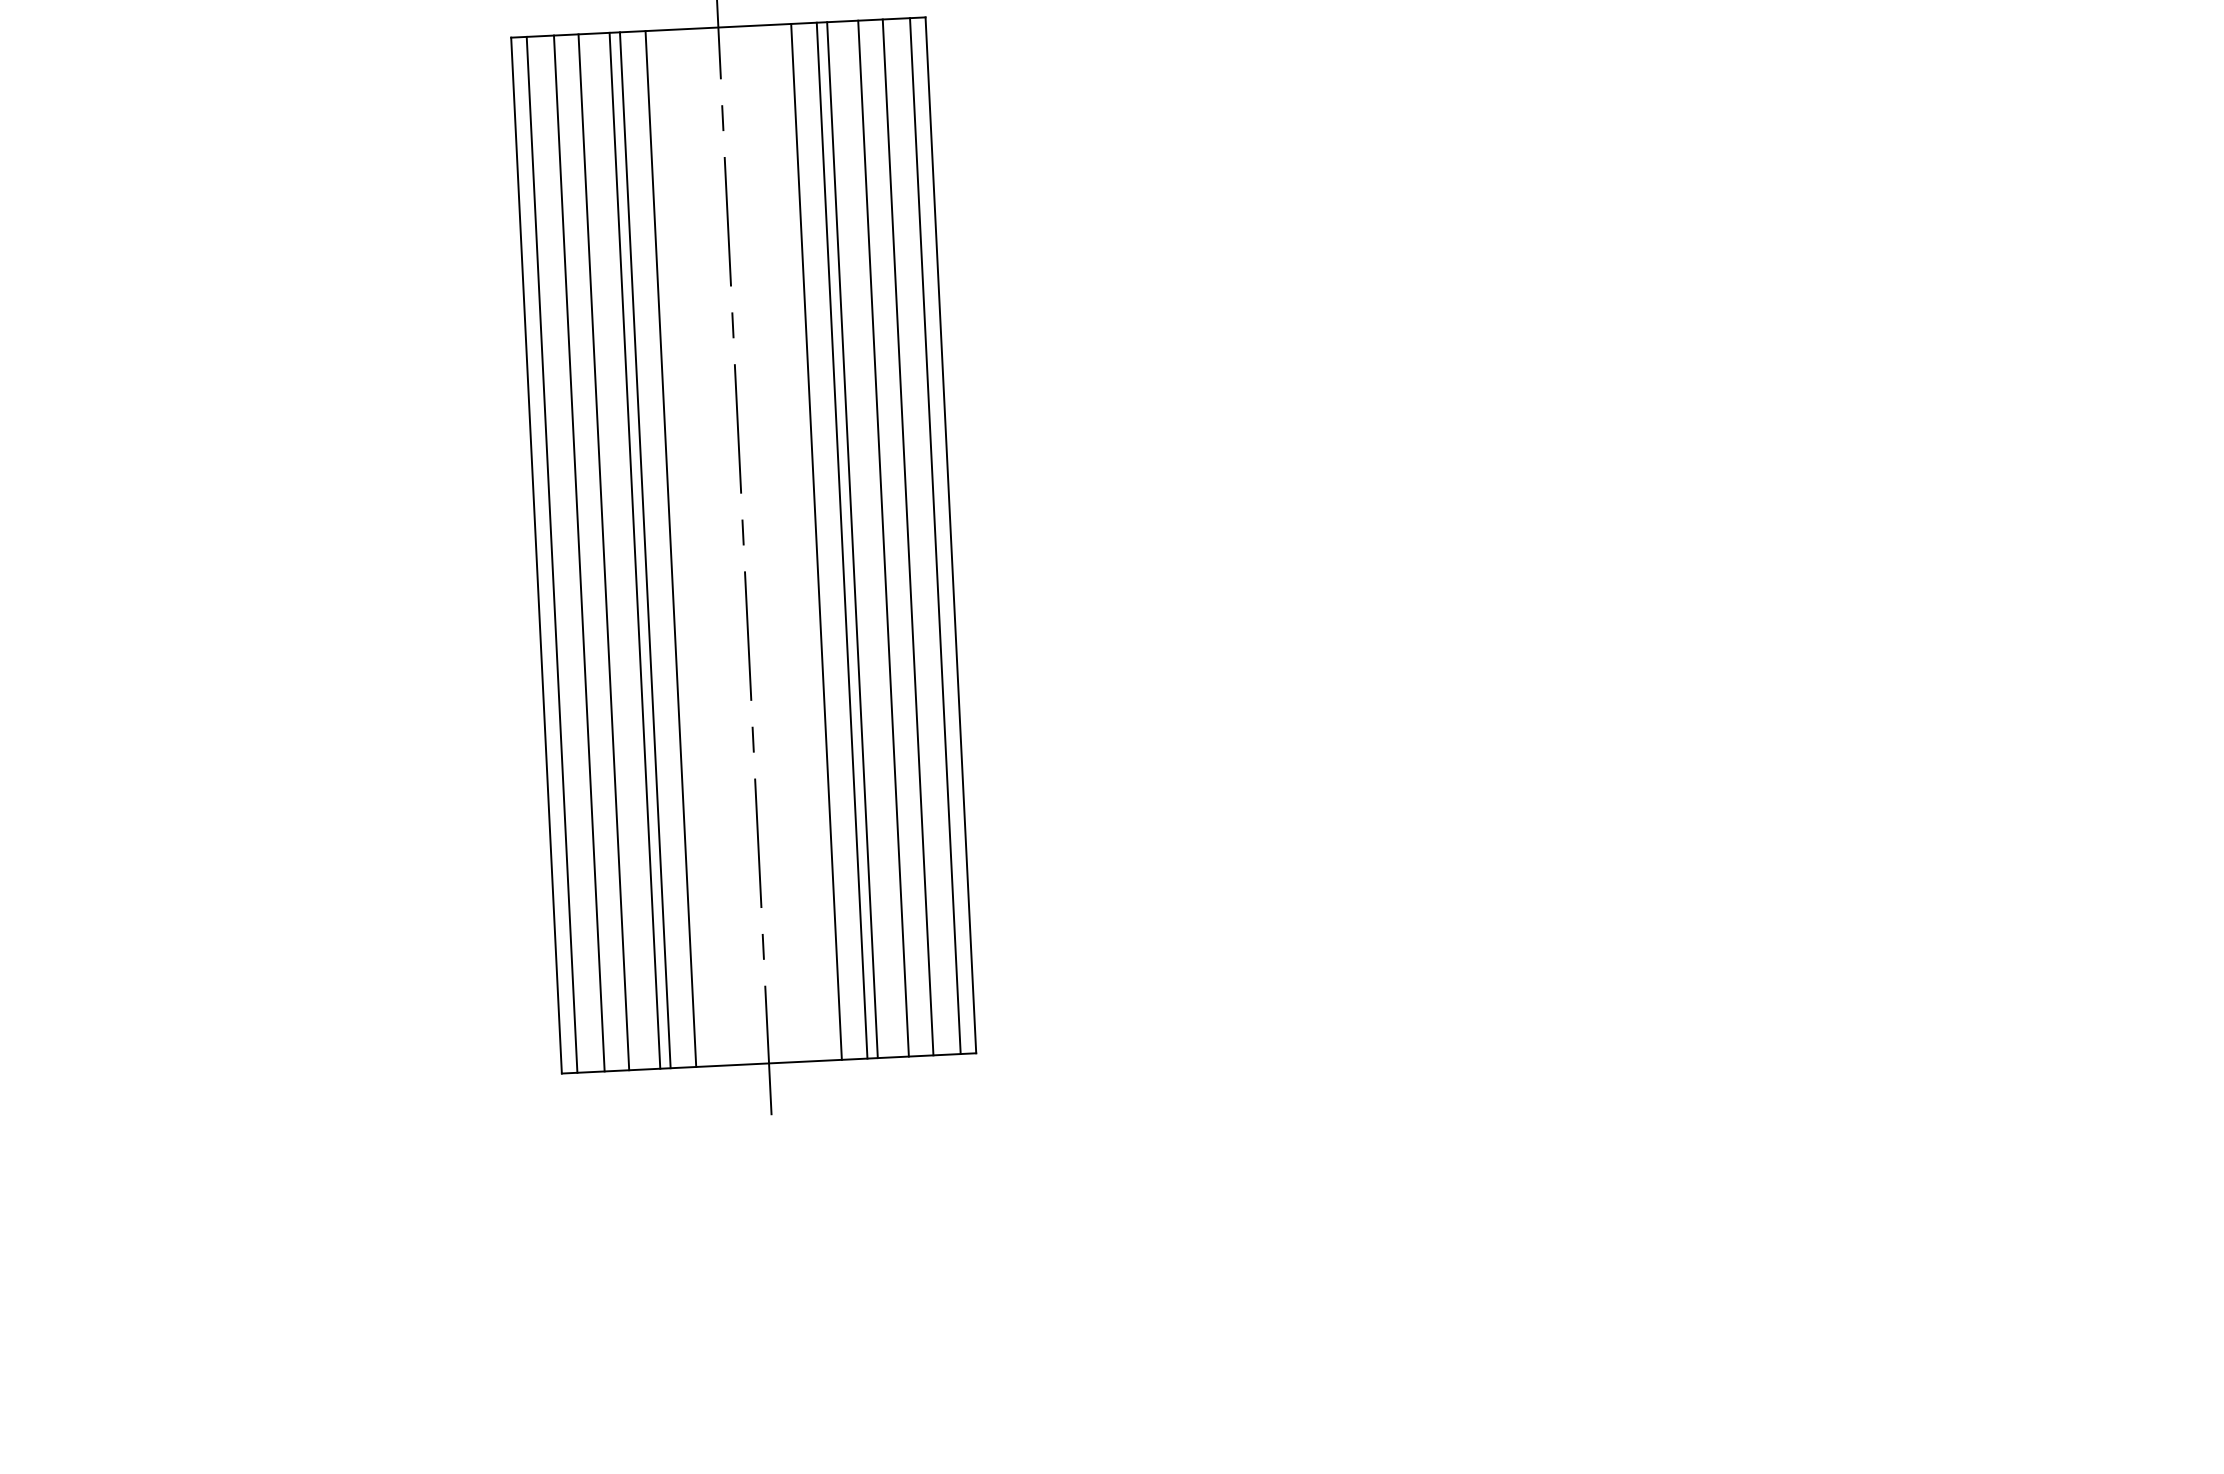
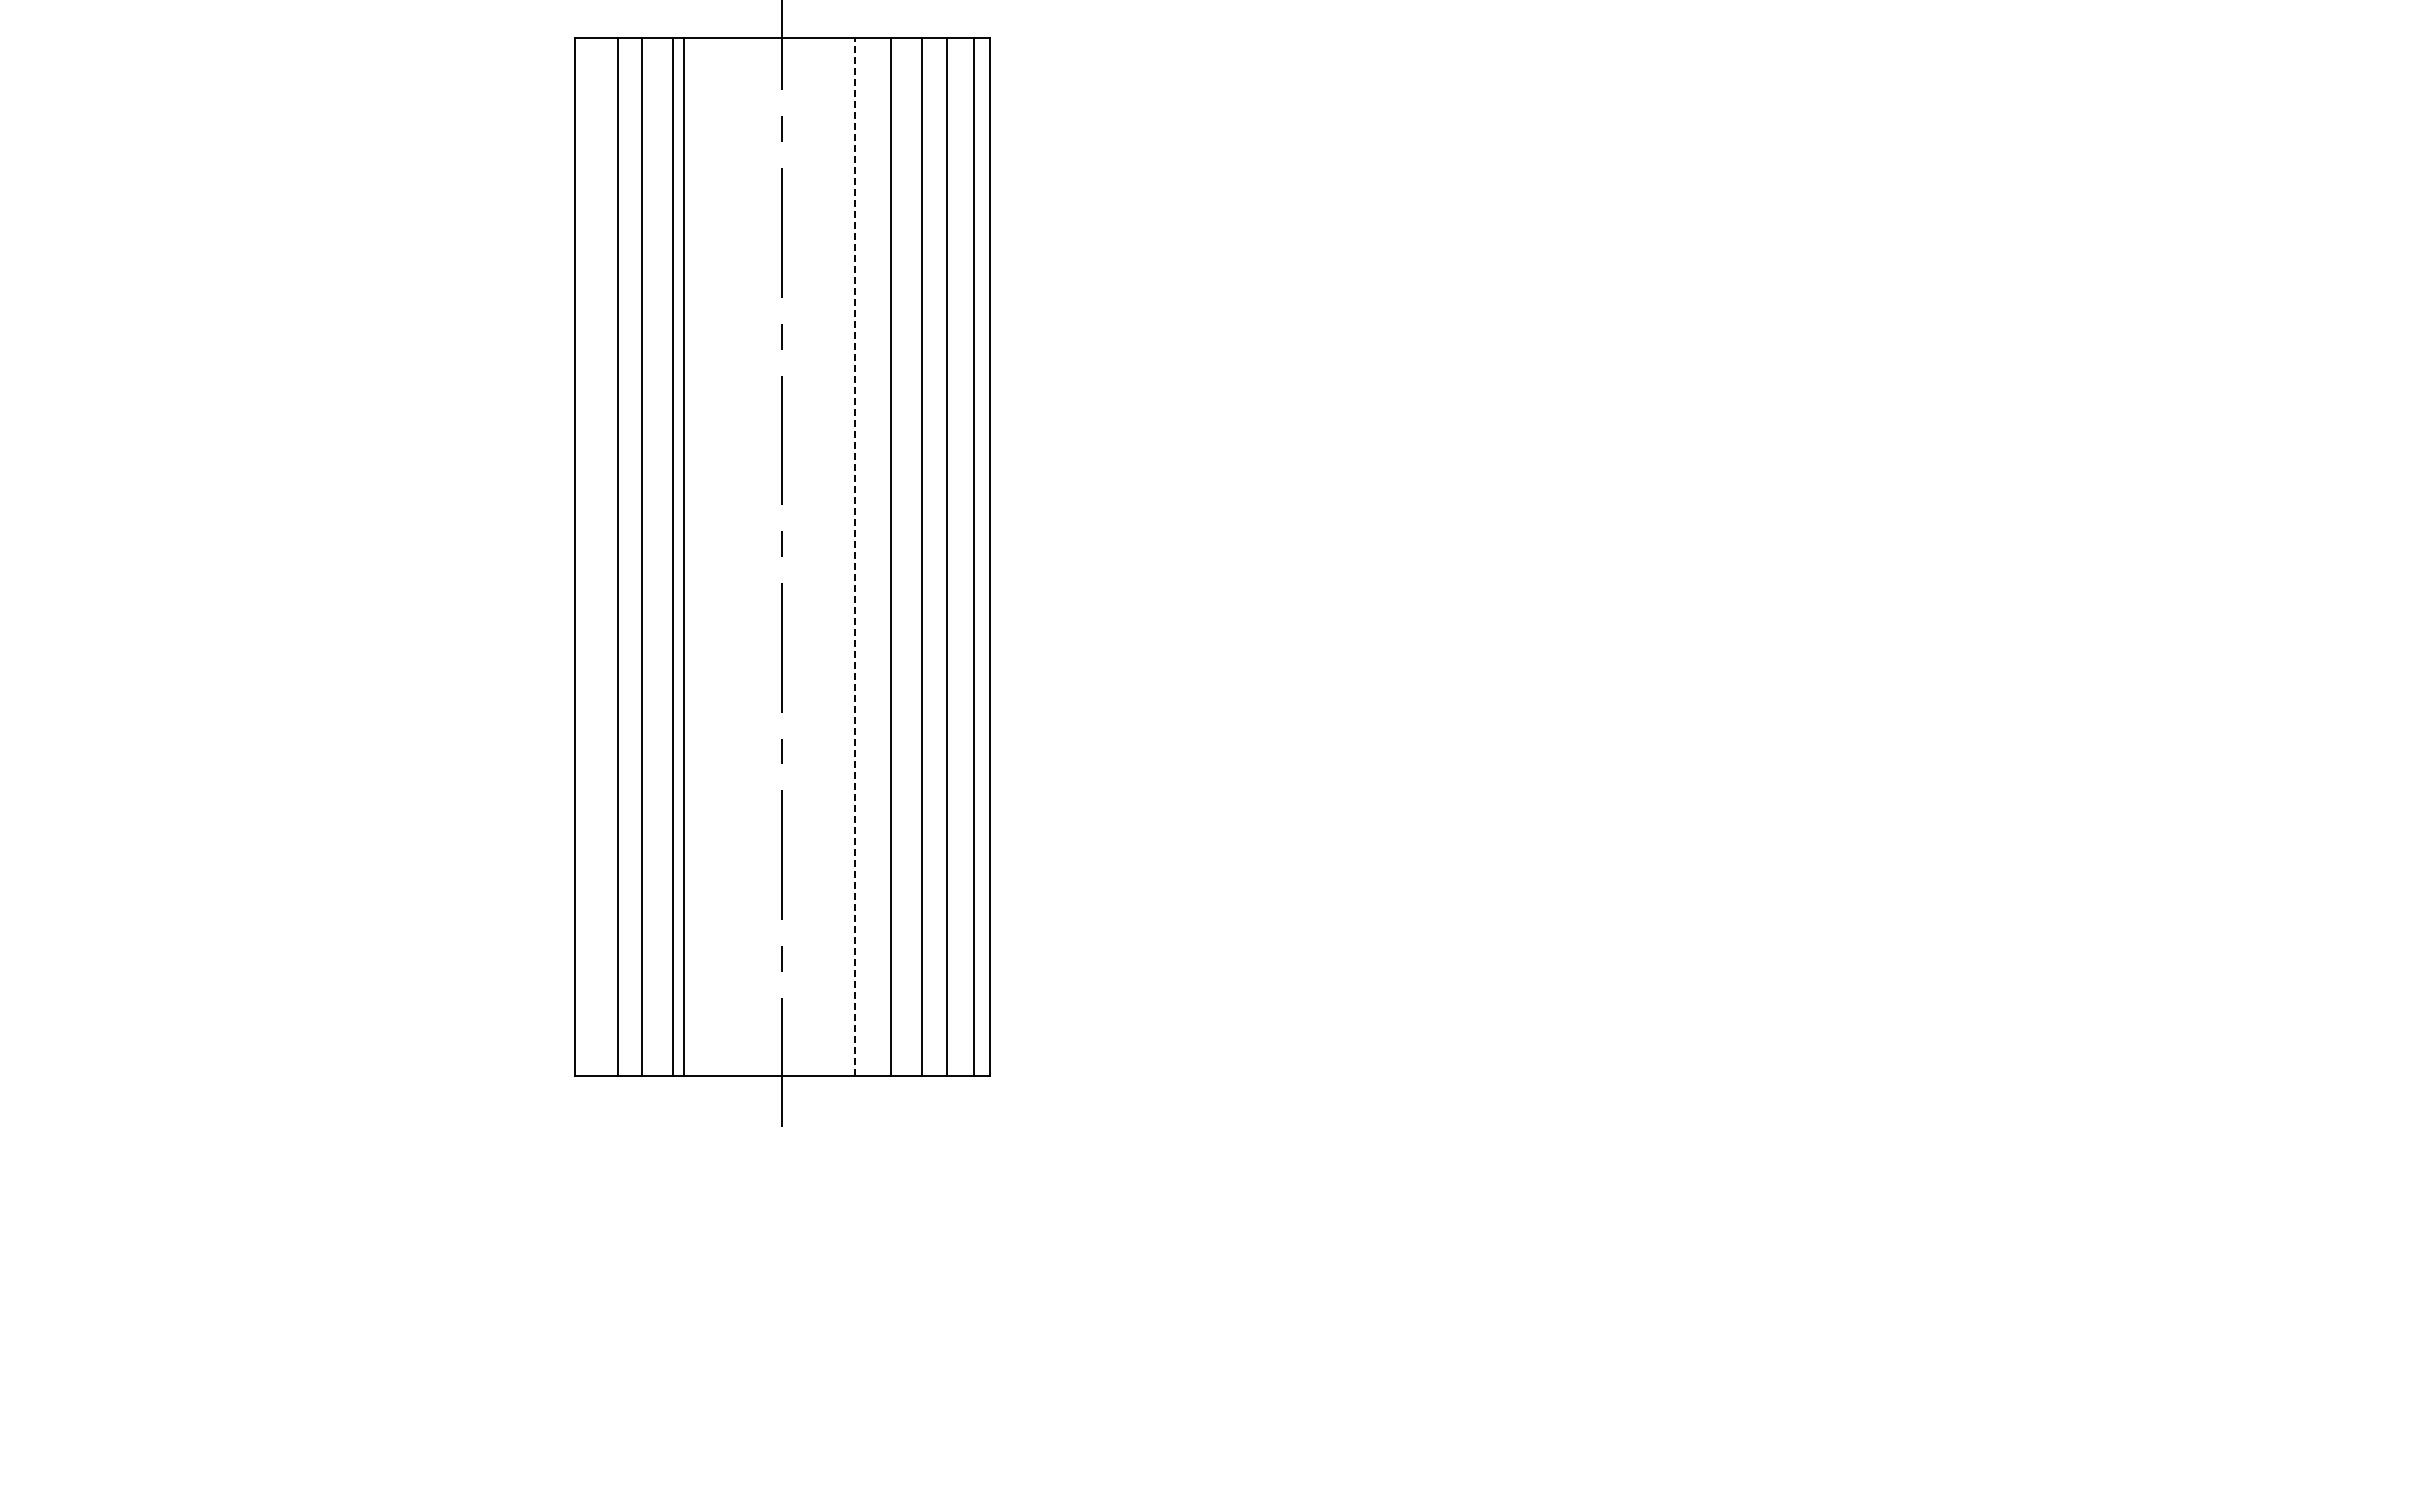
line: (841, 540) -> (880, 556), removed
line: (816, 542) -> (855, 557), solid -> dashed
line: (670, 548) -> (709, 556), removed
line: (552, 554) -> (590, 556), removed

